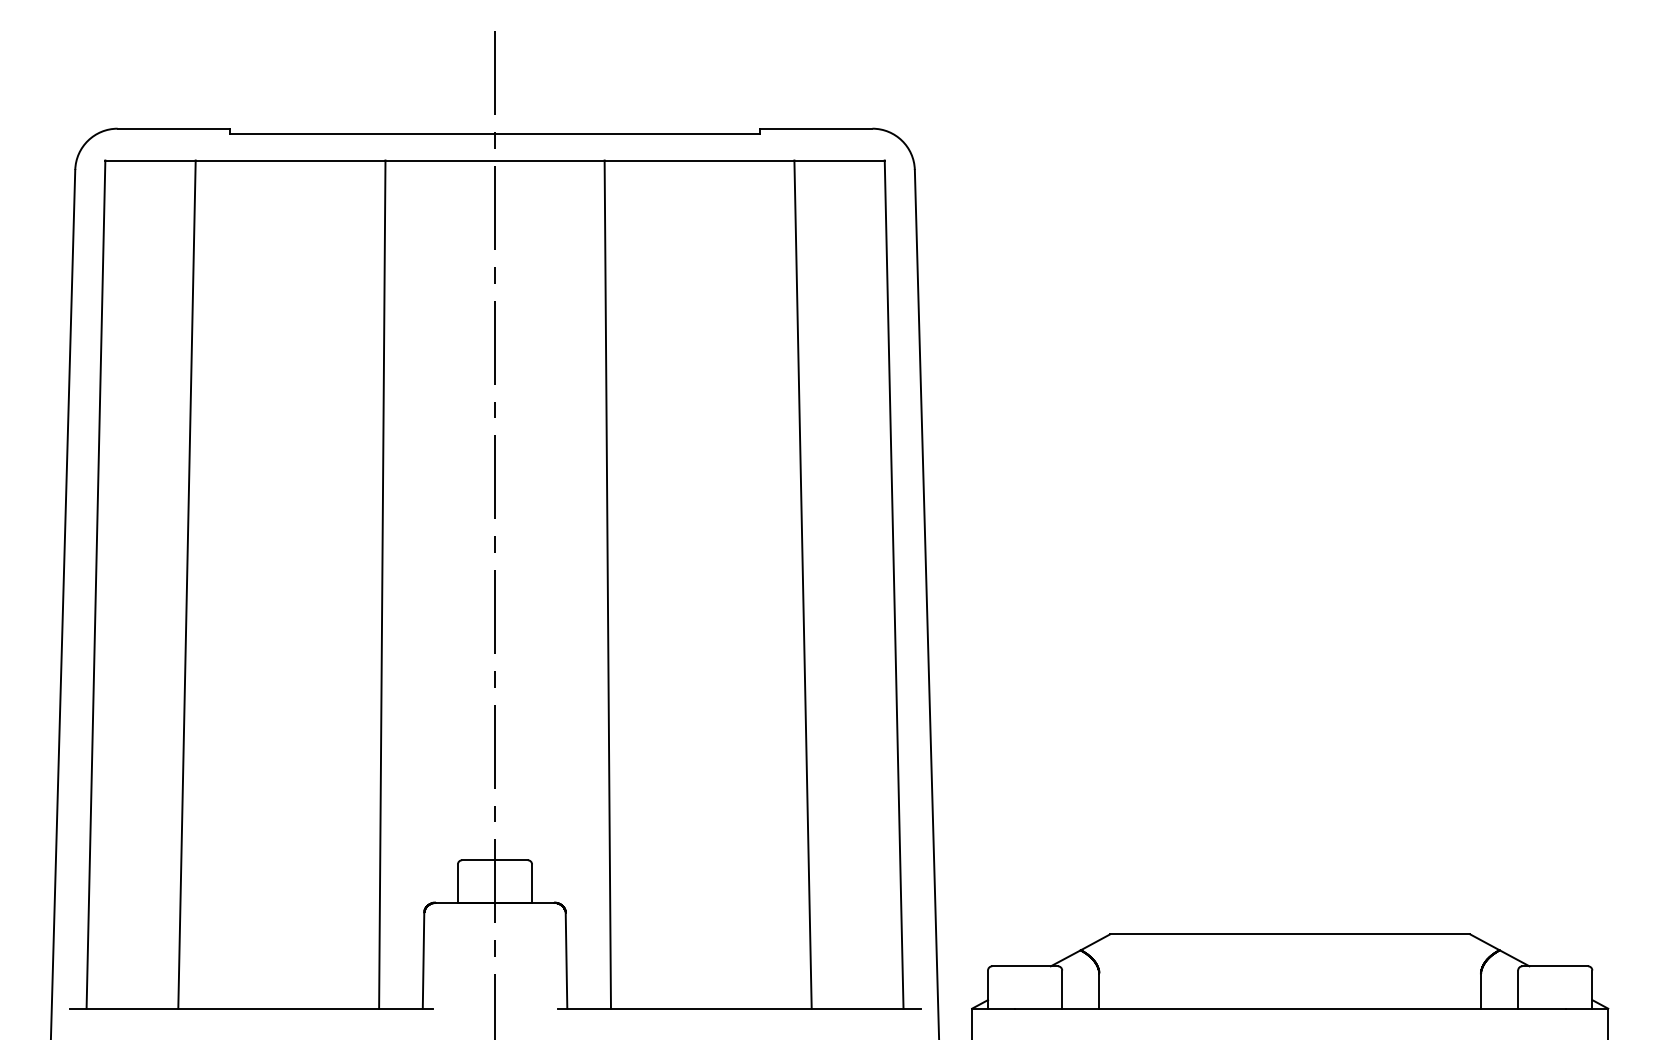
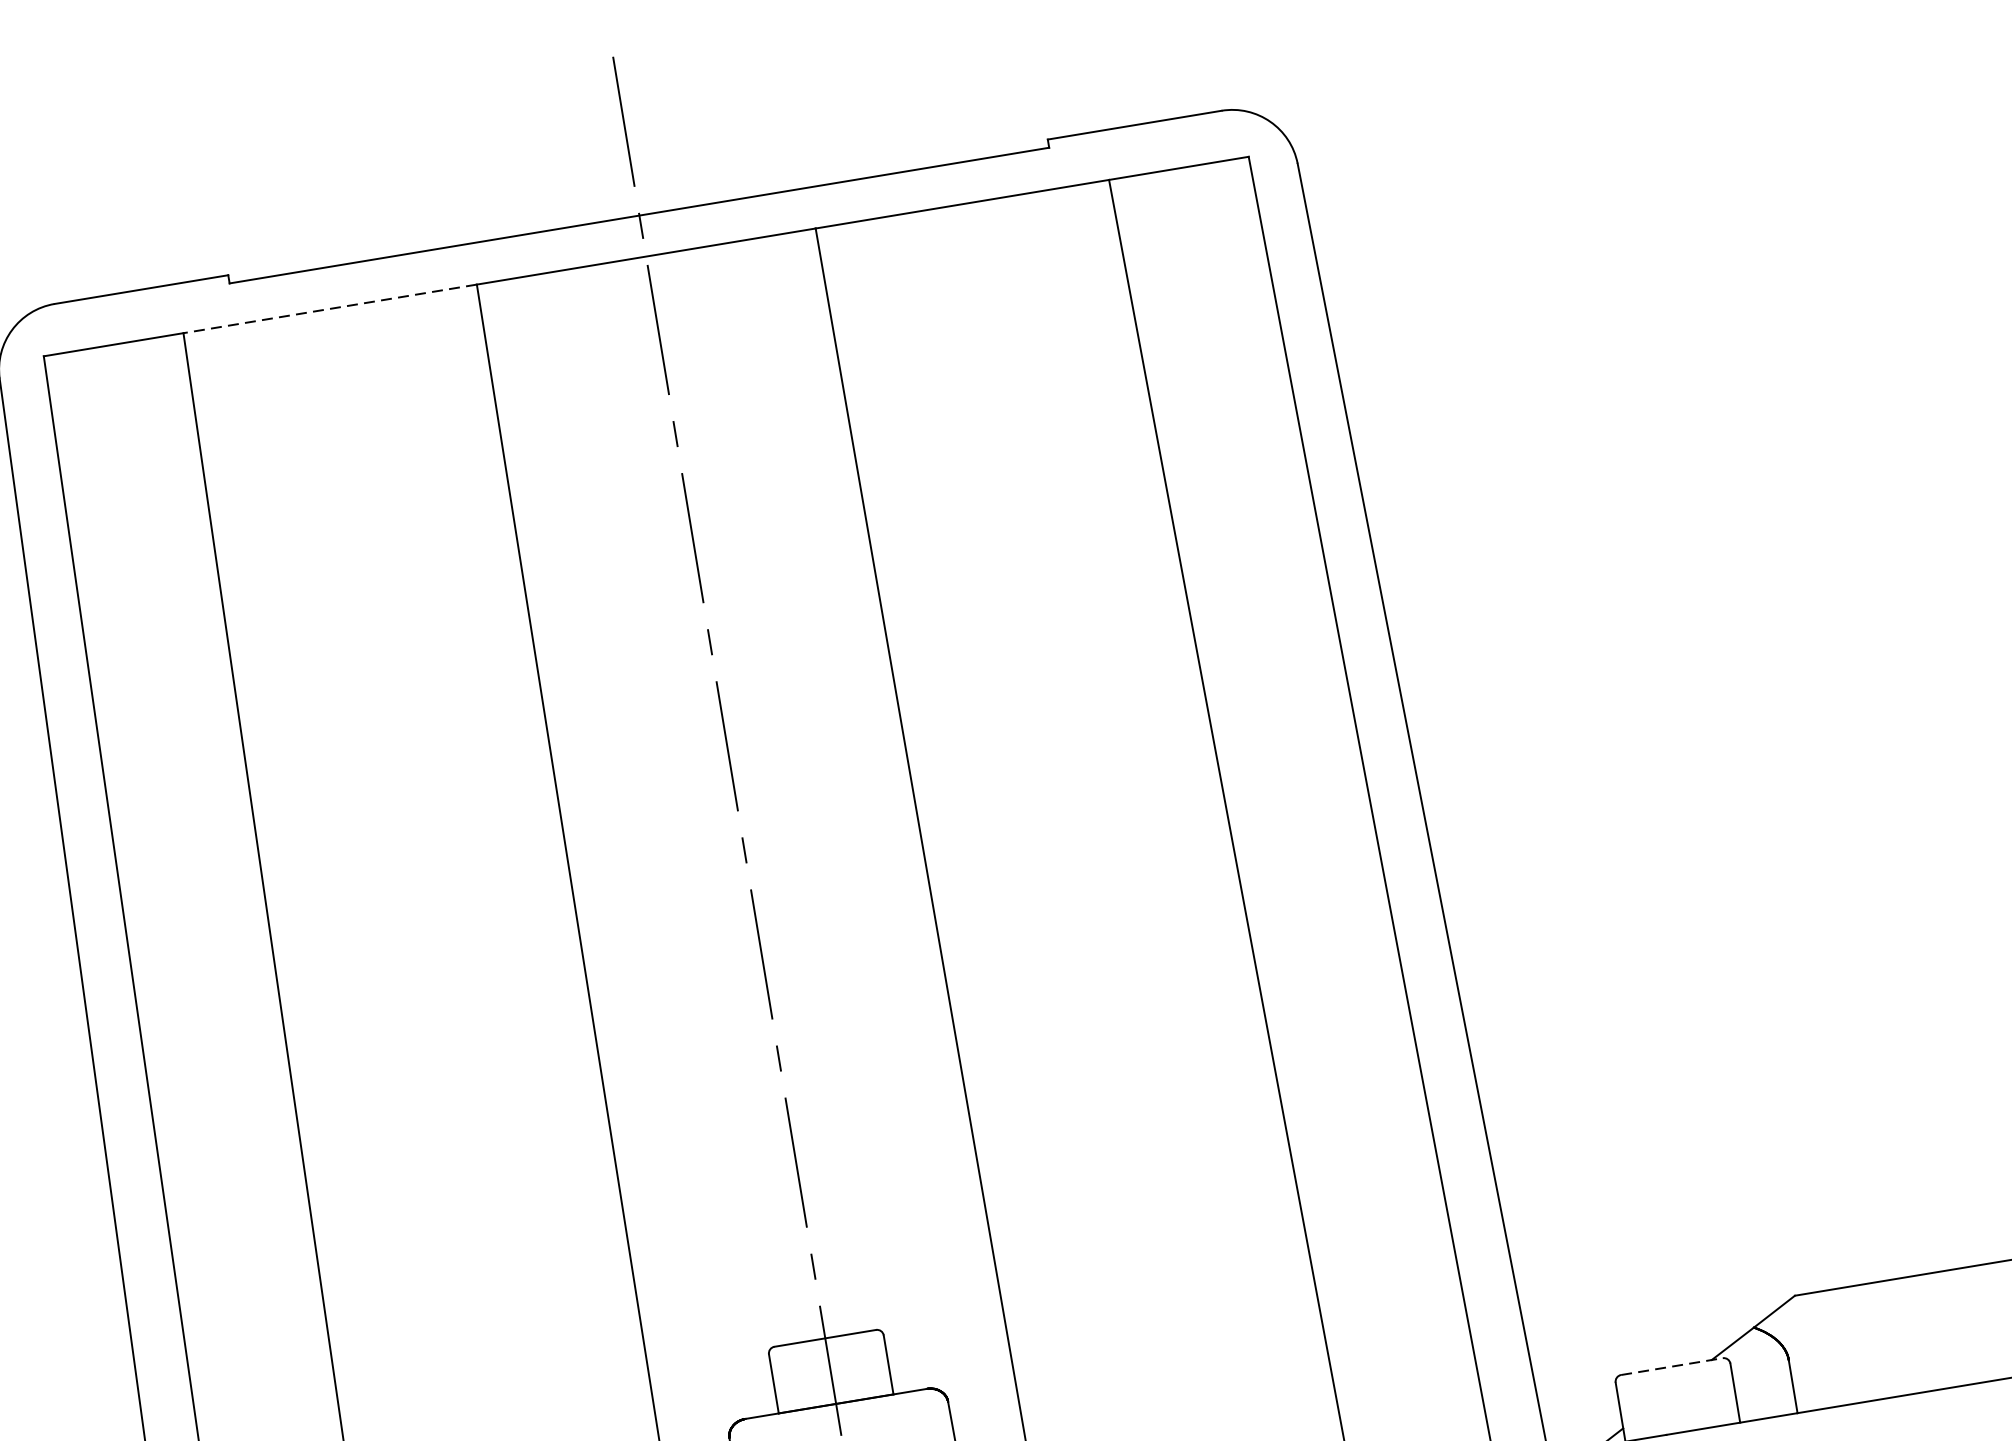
line: (290, 160) -> (330, 308), solid -> dashed
line: (1025, 966) -> (1672, 1366), solid -> dashed

